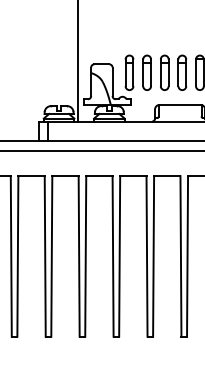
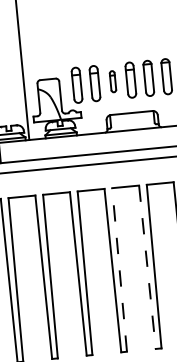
part: (164, 72) -> (112, 81), size x0.6
line: (153, 255) -> (119, 269), solid -> dashed
line: (180, 256) -> (147, 267), solid -> dashed

